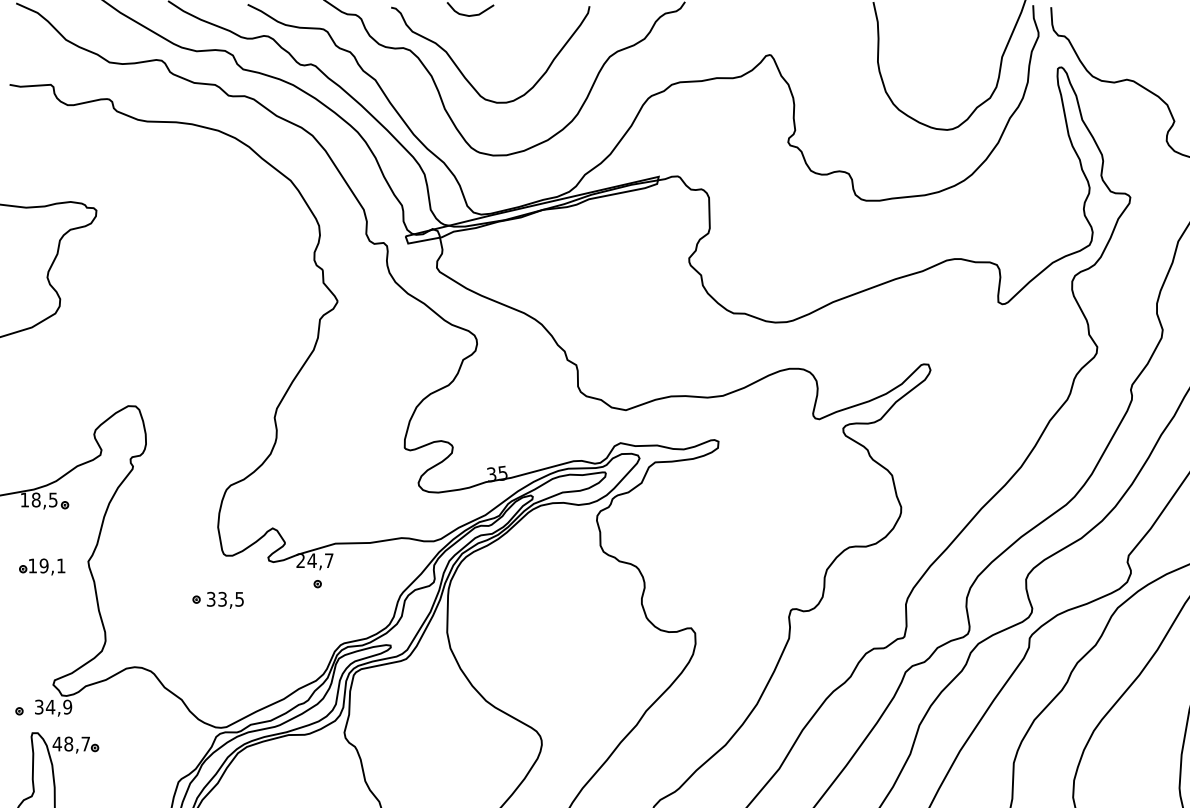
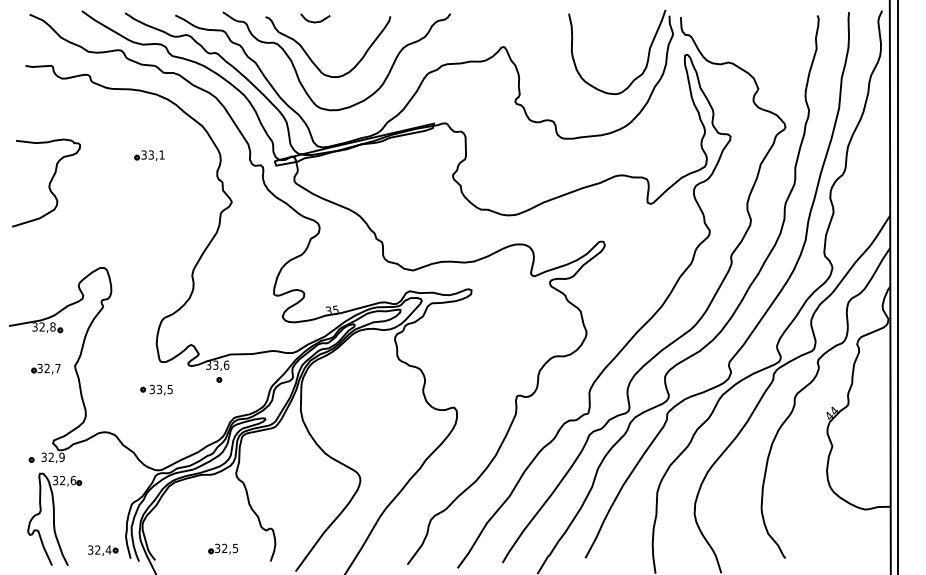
part: (206, 227) -> (149, 155), added
text: (38, 499) -> (43, 326), 18,5 -> 32,8
text: (314, 559) -> (217, 364), 24,7 -> 33,6
text: (46, 565) -> (48, 368), 19,1 -> 32,7
text: (50, 705) -> (51, 456), 34,9 -> 32,9
text: (71, 743) -> (64, 480), 48,7 -> 32,6

